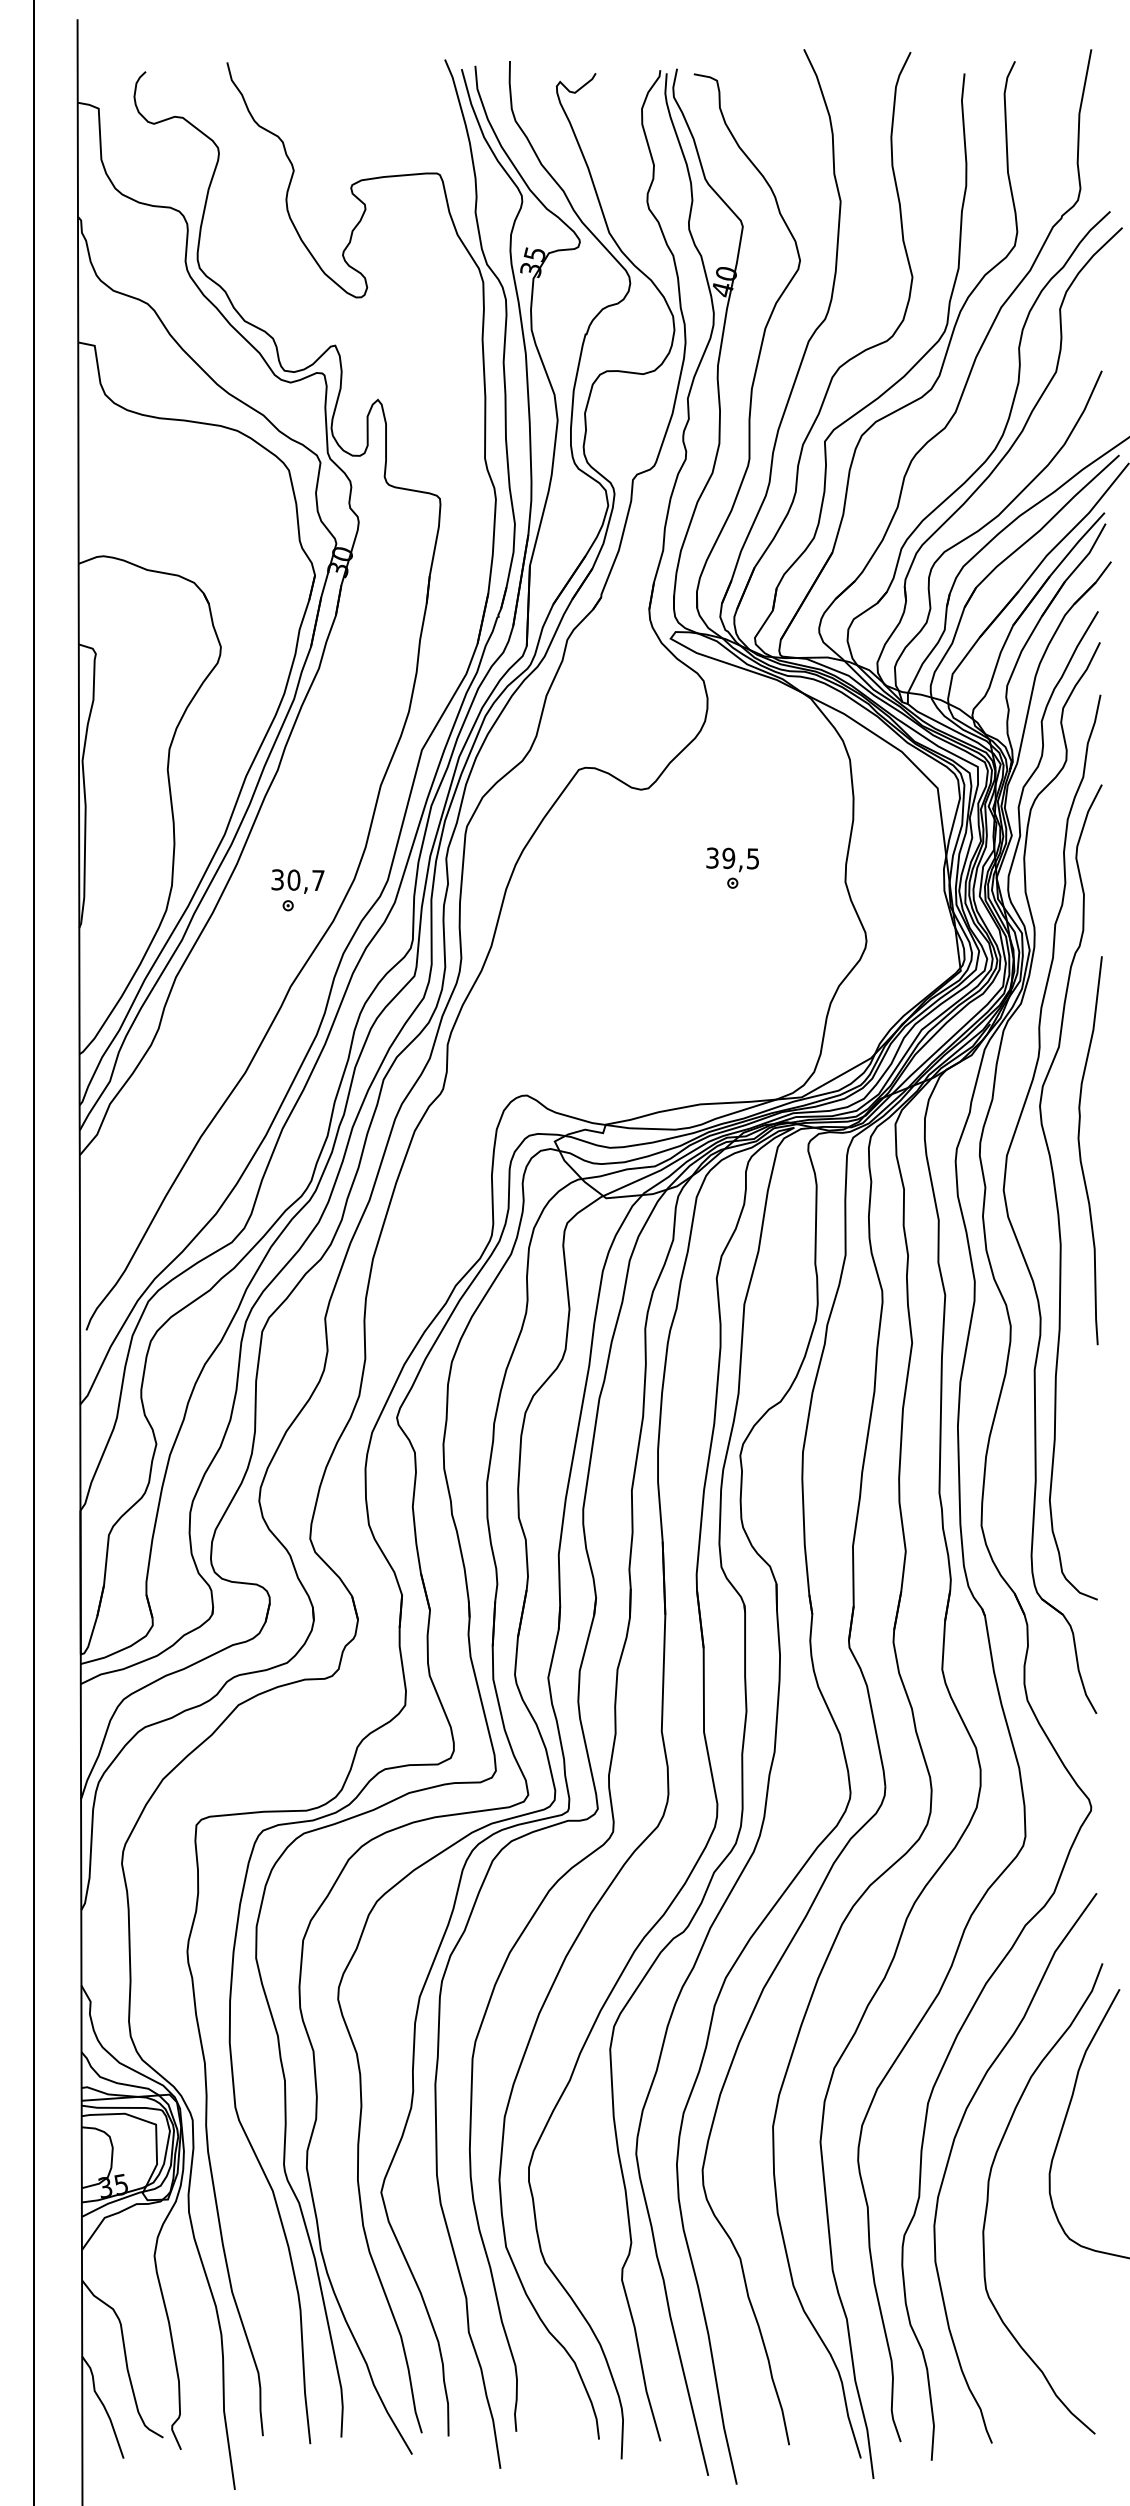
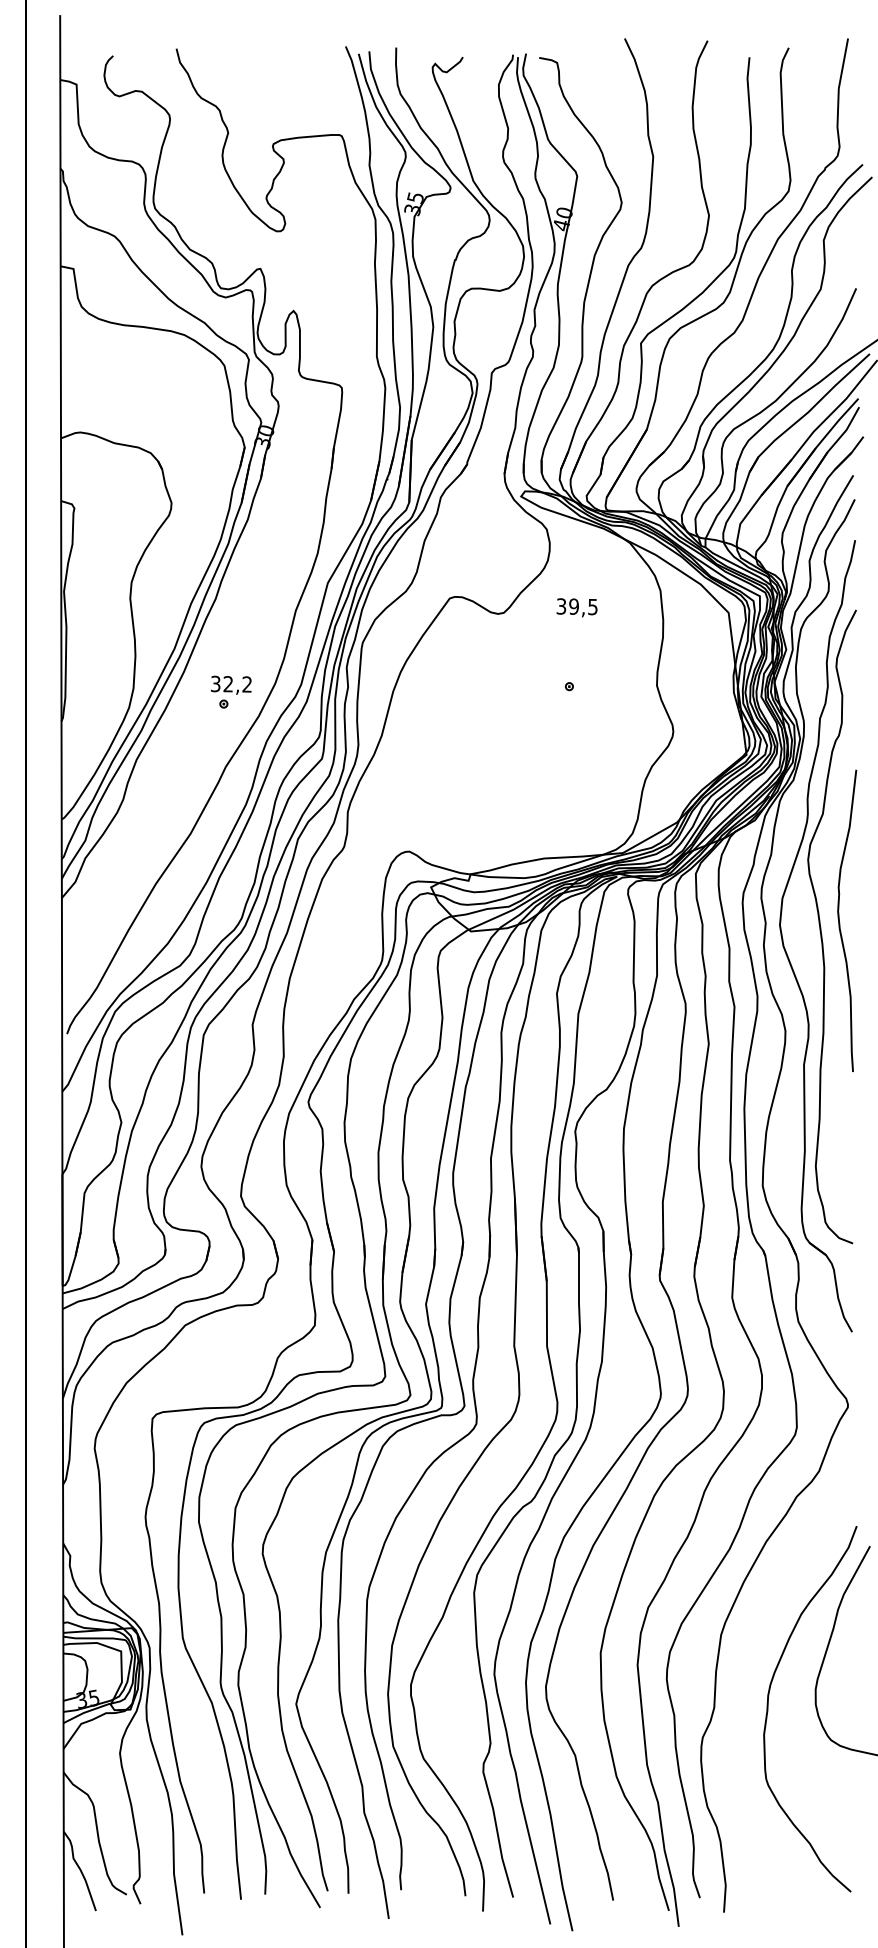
text: (732, 859) -> (576, 607), moved
text: (305, 879) -> (237, 683), 30,7 -> 32,2
curve: (1080, 1150) -> (839, 920), moved
curve: (952, 2150) -> (740, 1671), removed

